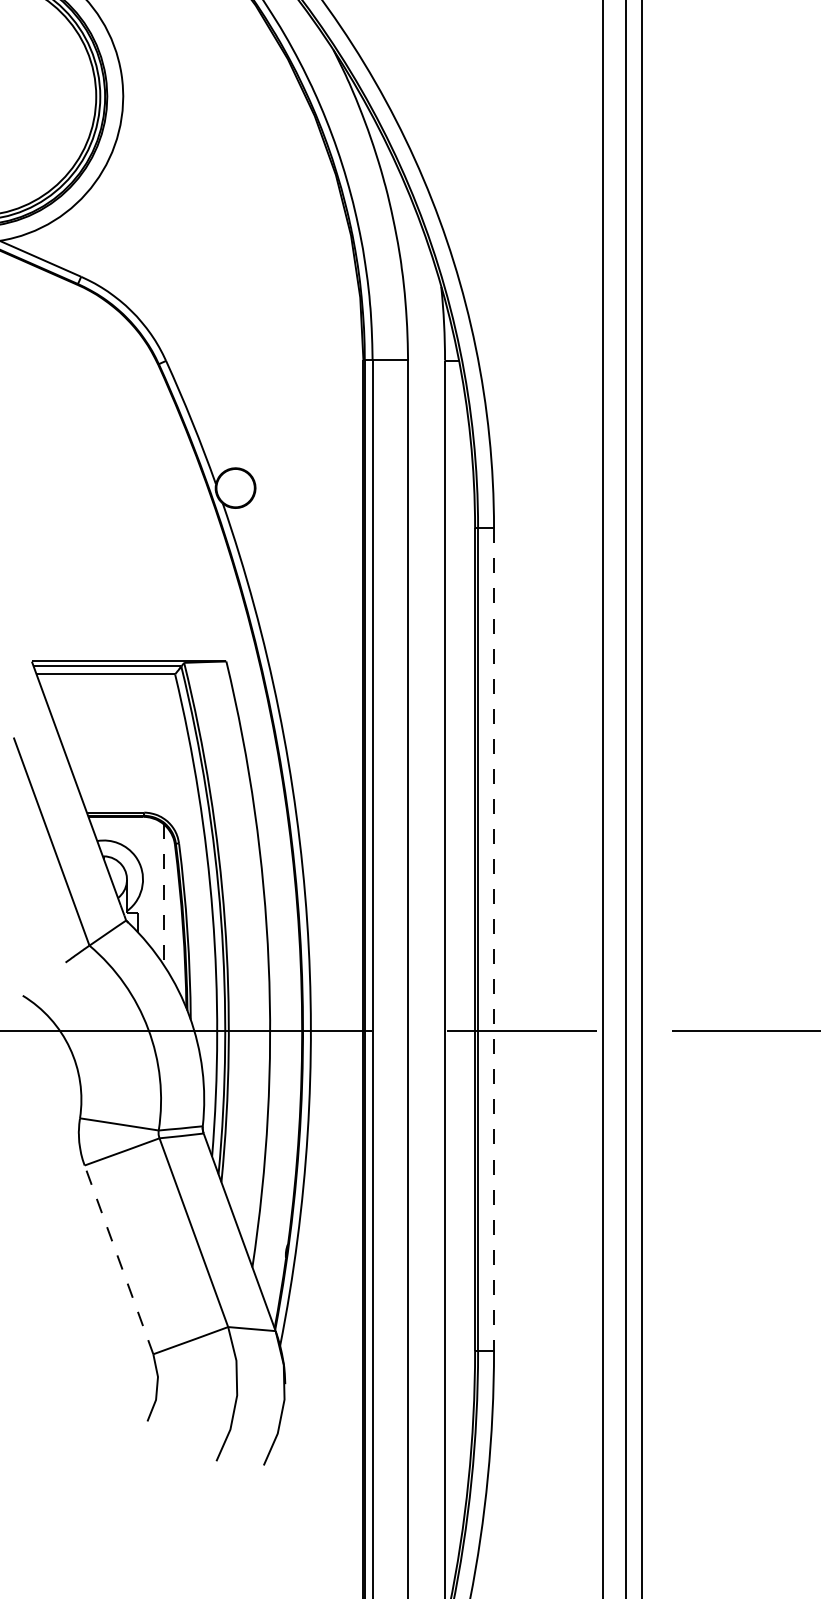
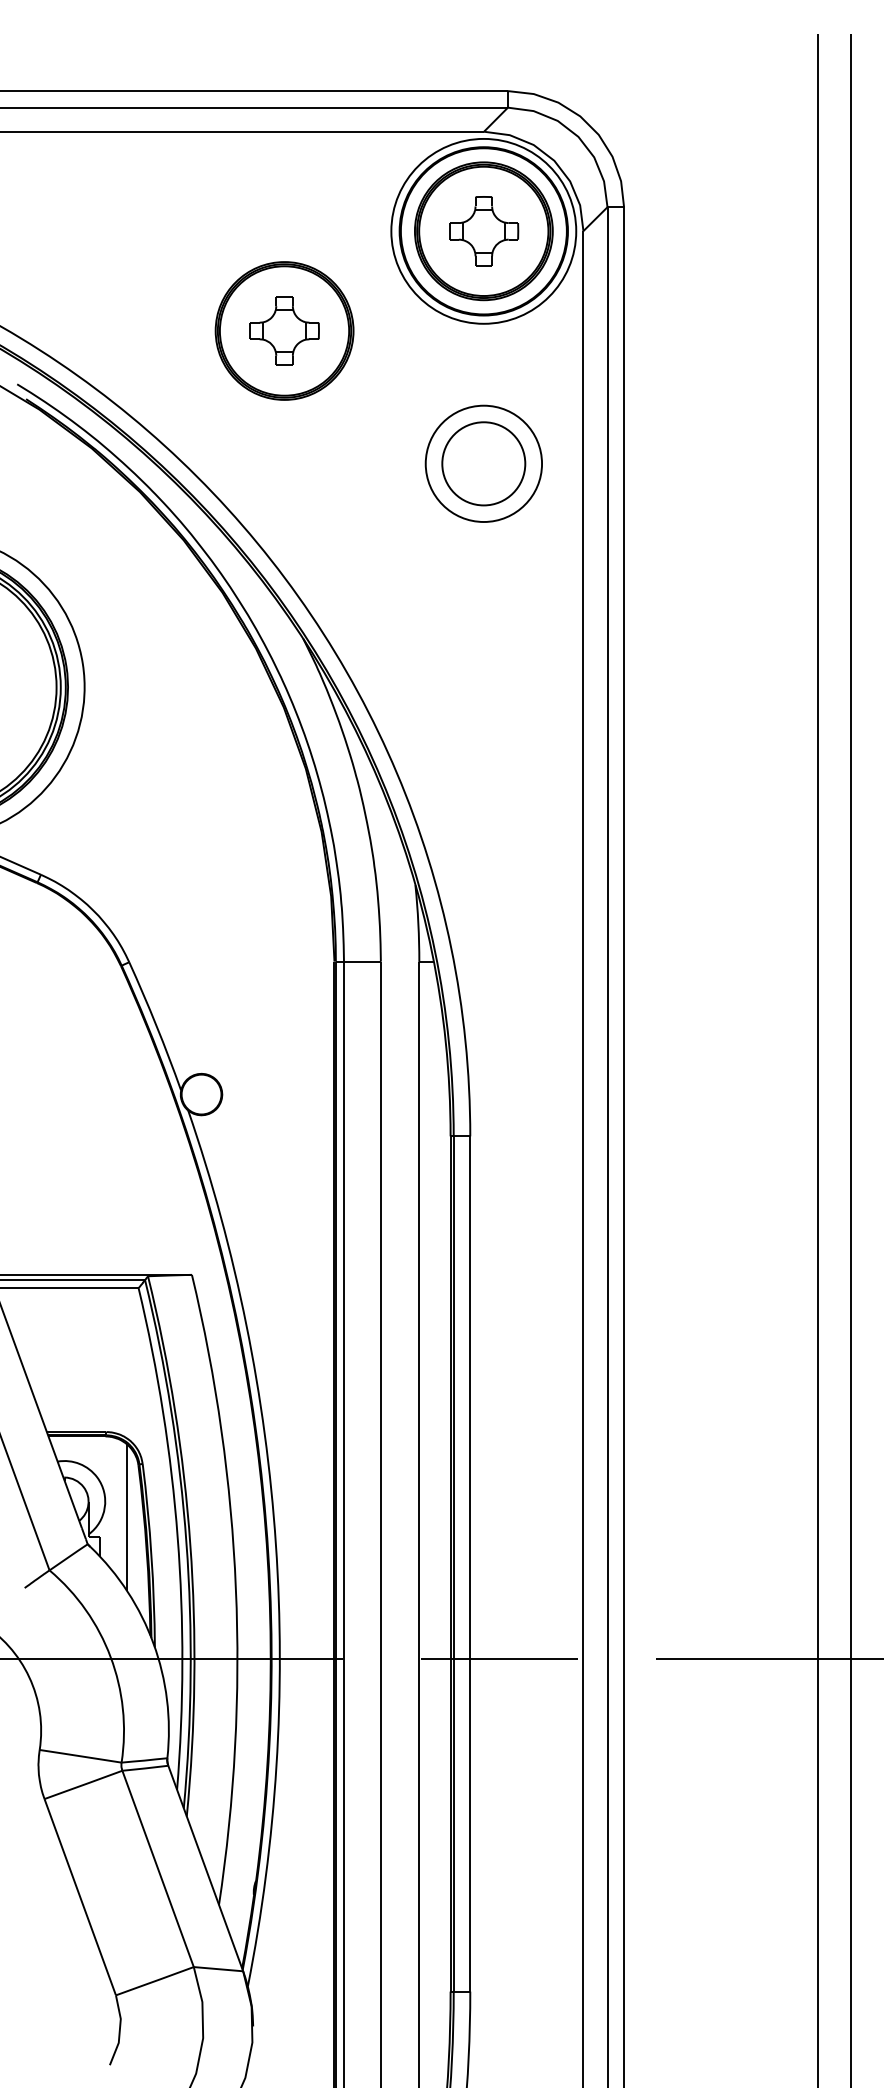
line: (163, 894) -> (126, 1517), dashed -> solid
line: (494, 939) -> (470, 1563), dashed -> solid
line: (119, 1259) -> (80, 1896), dashed -> solid

